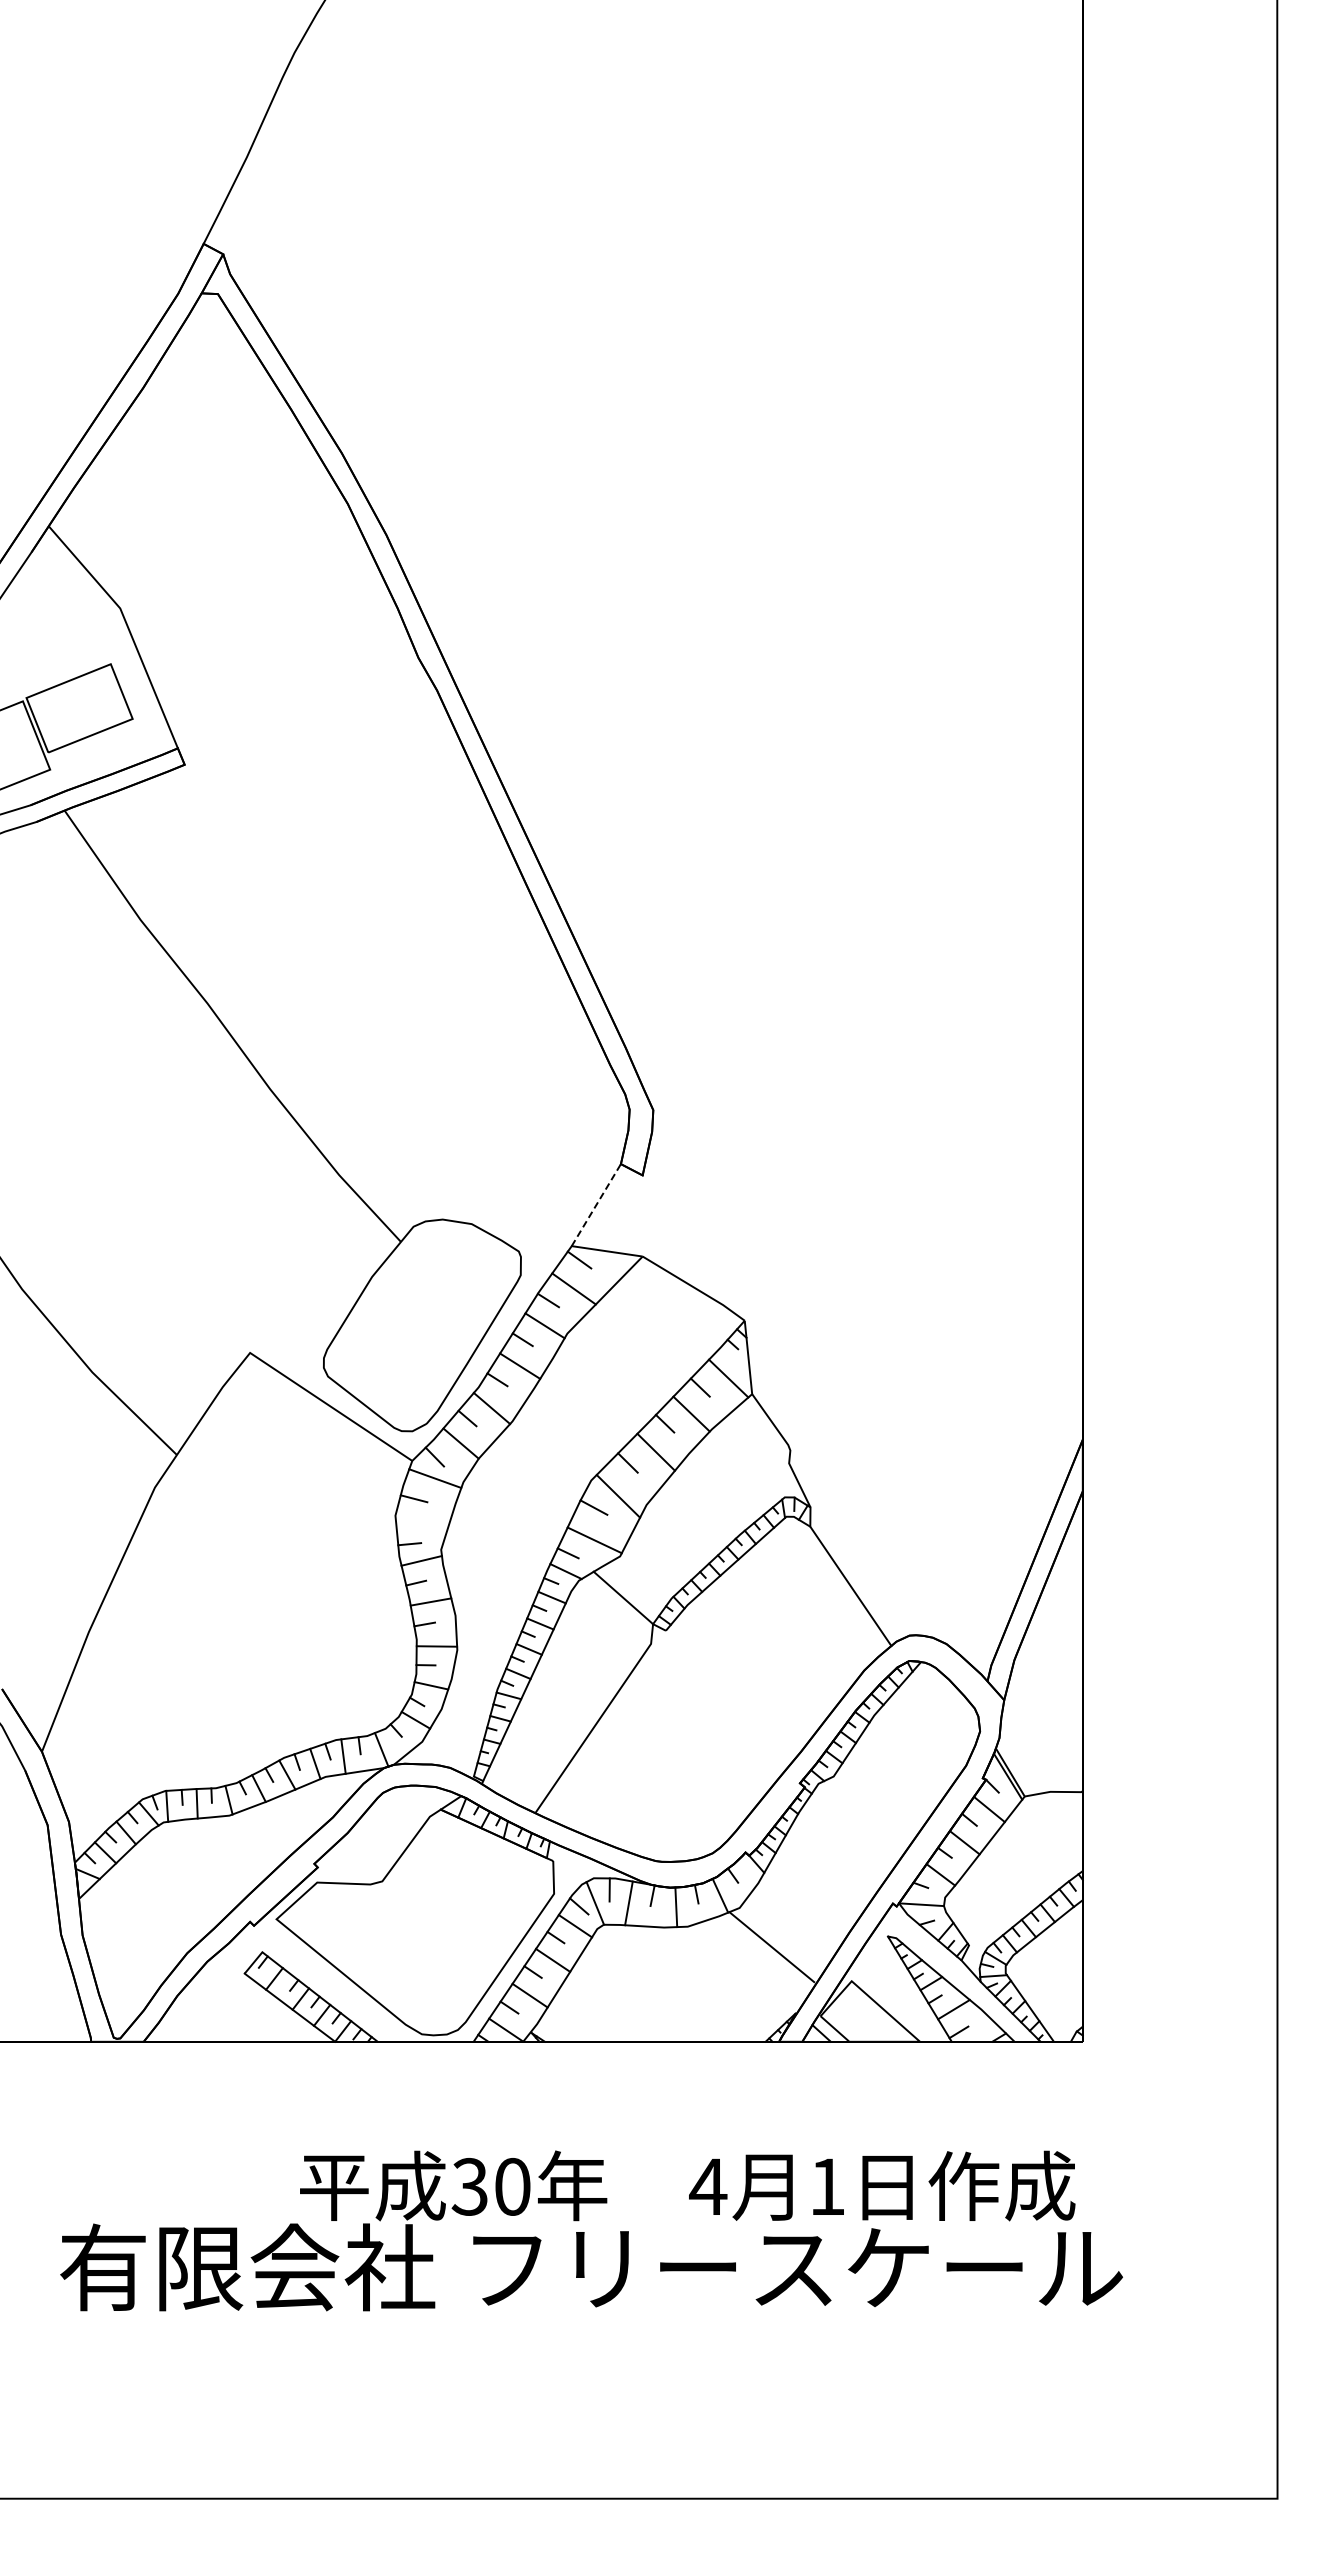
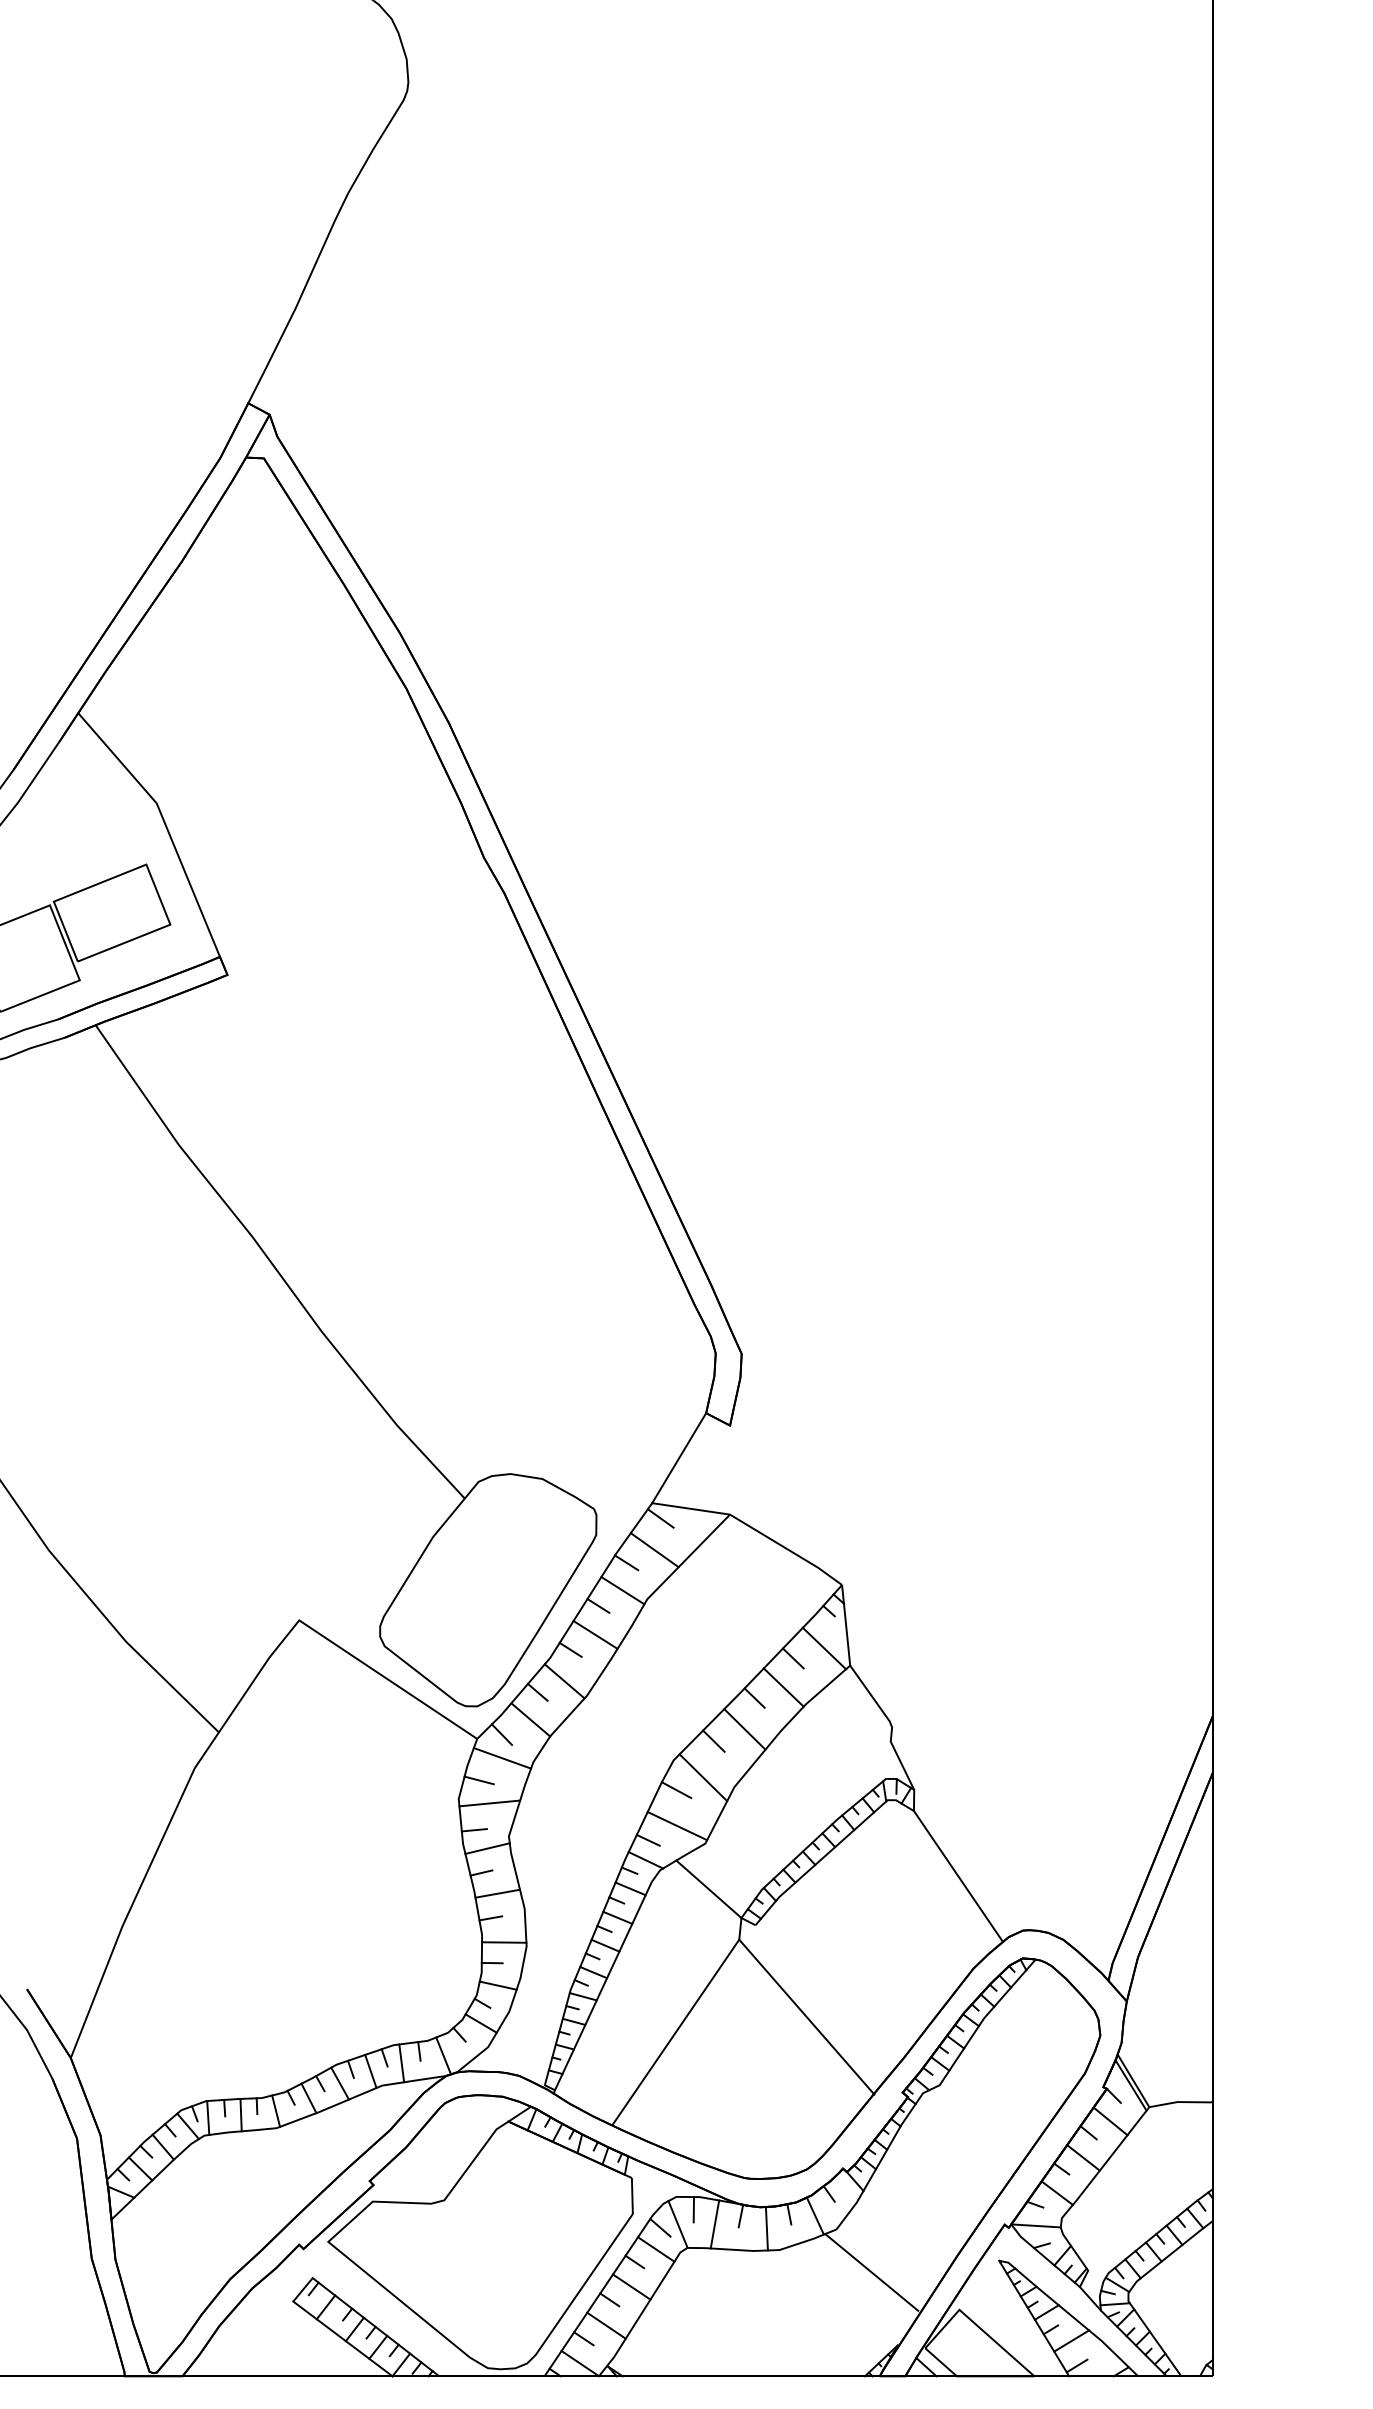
line: (596, 1205) -> (679, 1458), dashed -> solid
line: (423, 1519) -> (489, 1803), added
line: (712, 1714) -> (806, 2017), added

